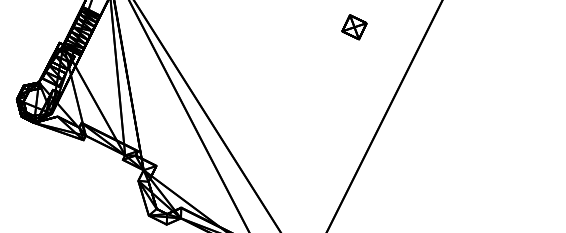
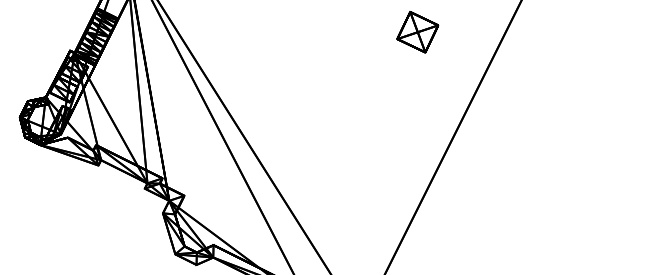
part: (354, 27) -> (417, 32), size x1.43

